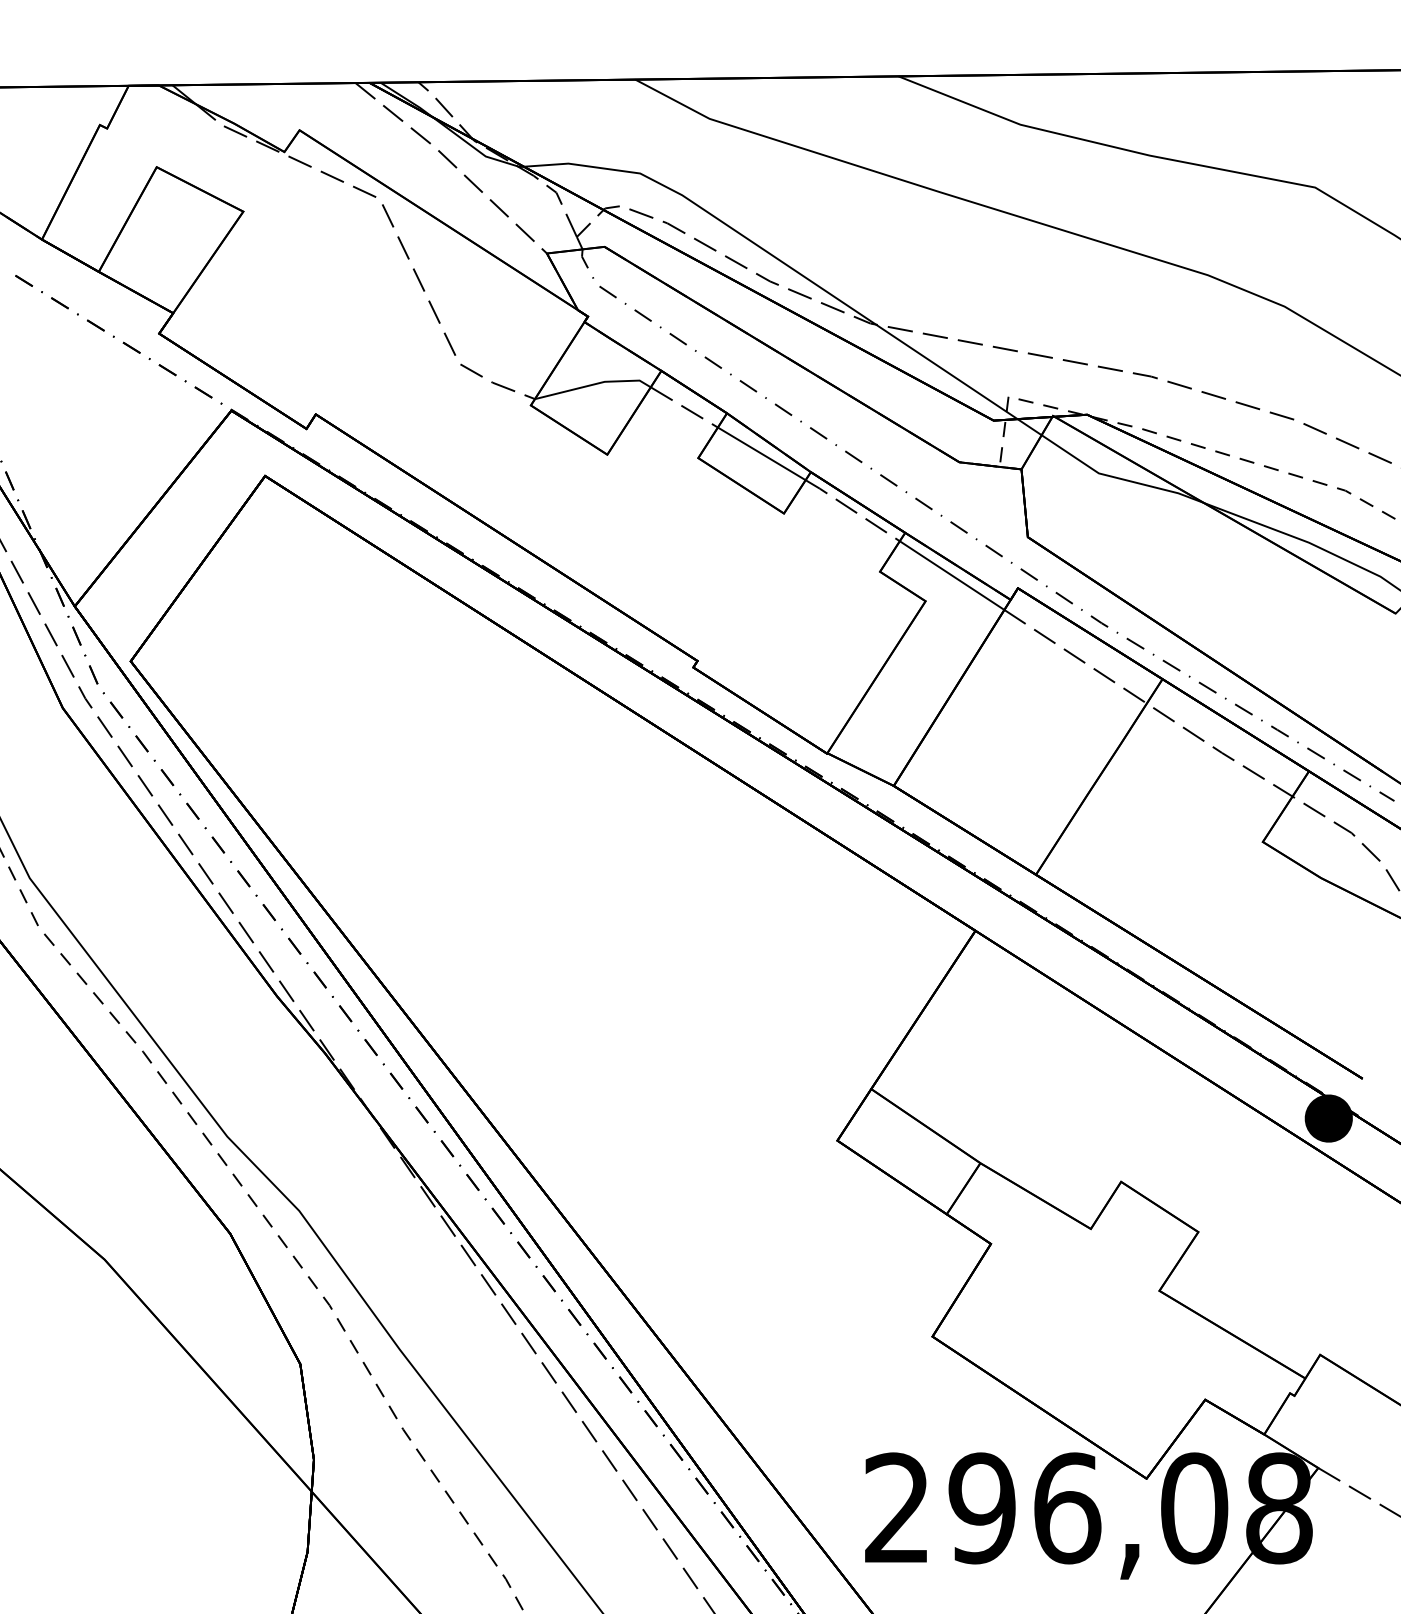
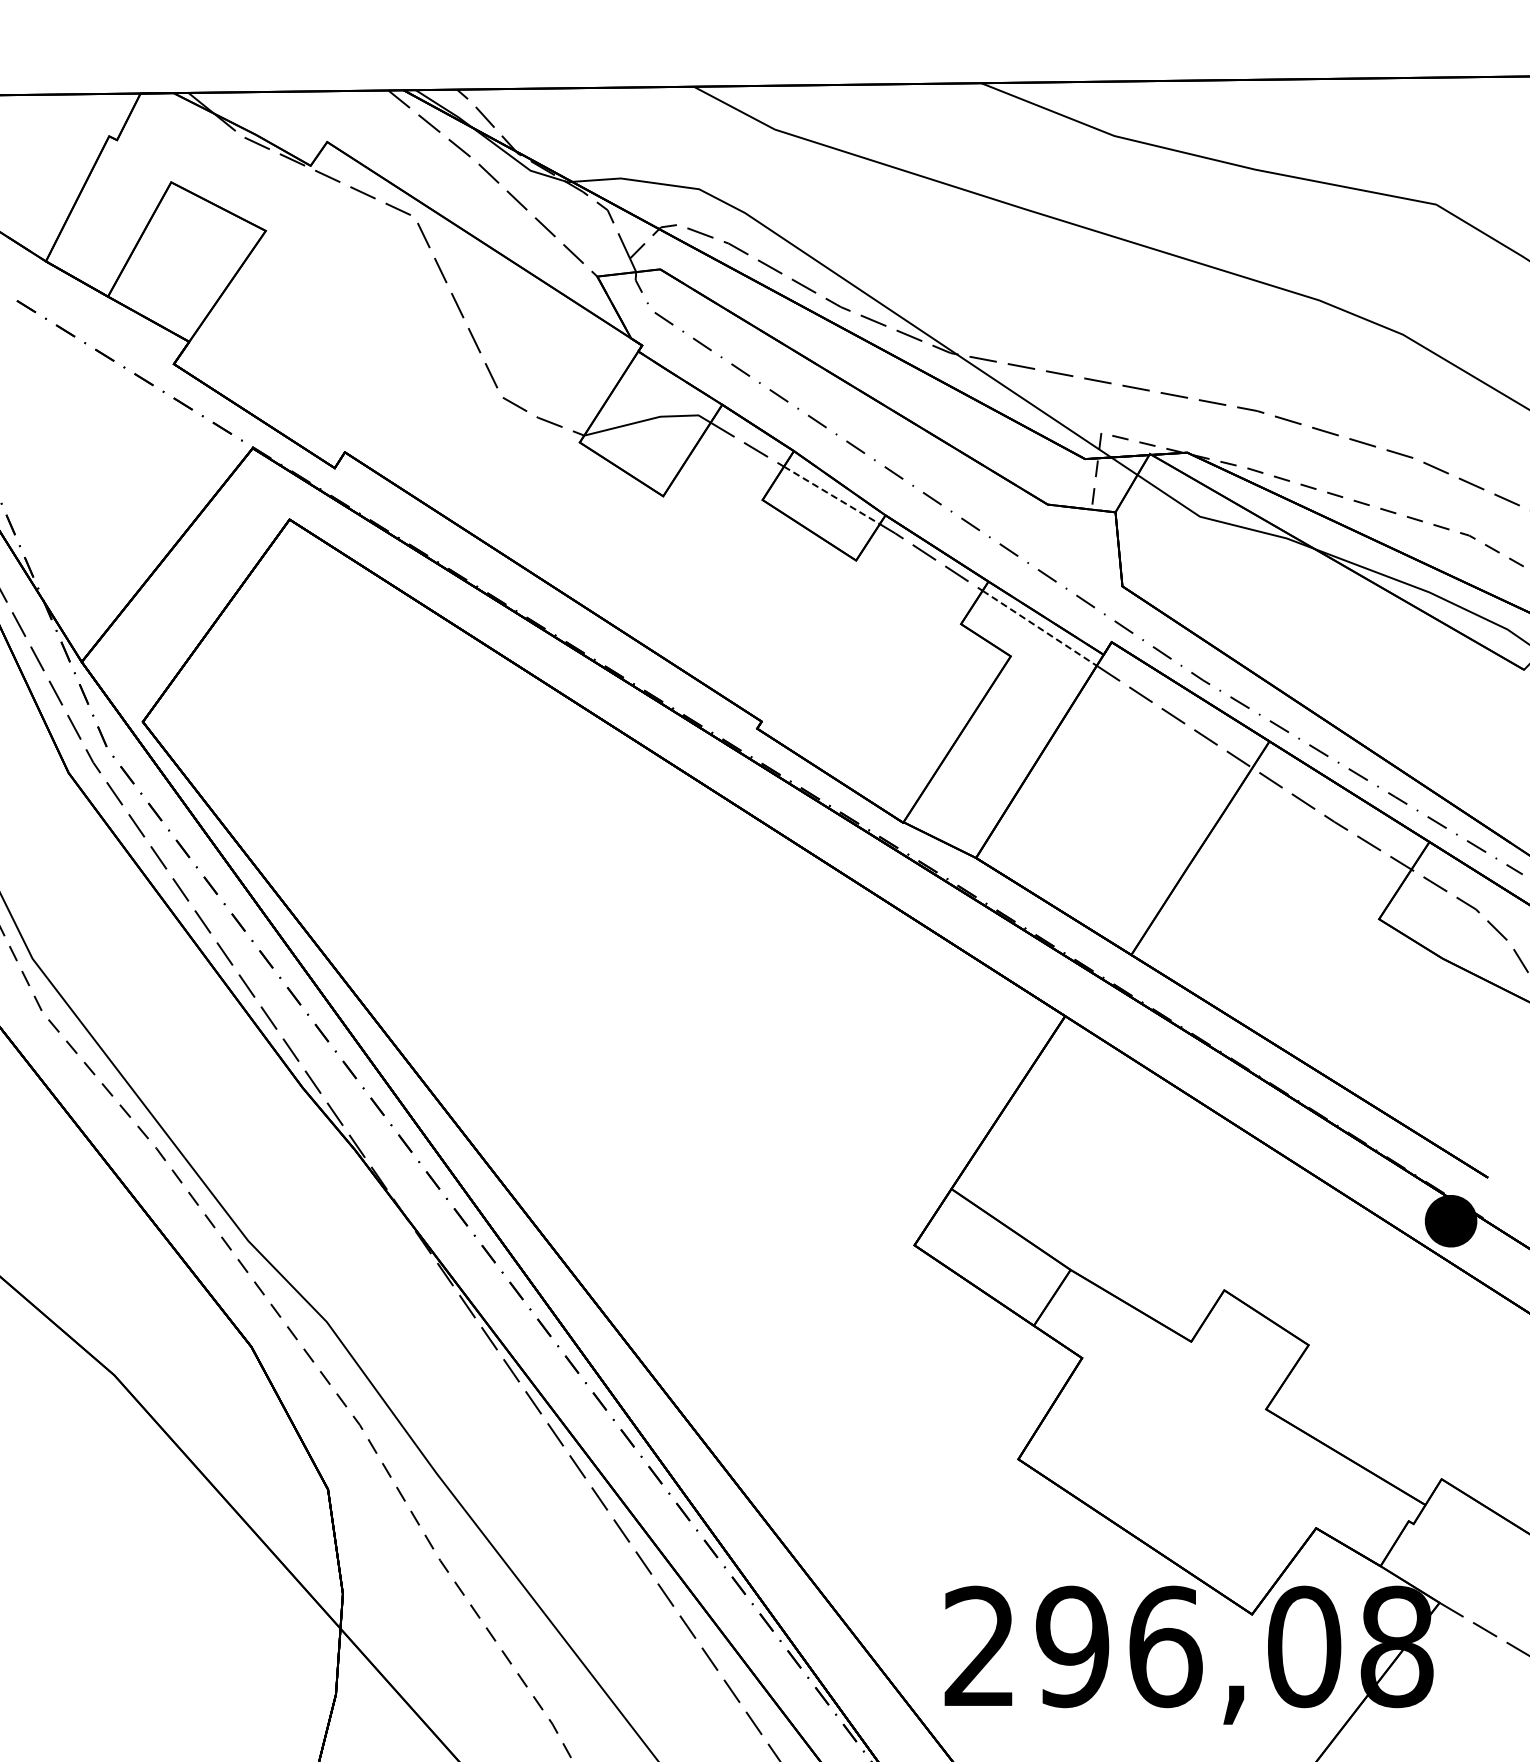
line: (761, 453) -> (831, 495), solid -> dashed
line: (952, 575) -> (1040, 628), solid -> dashed

